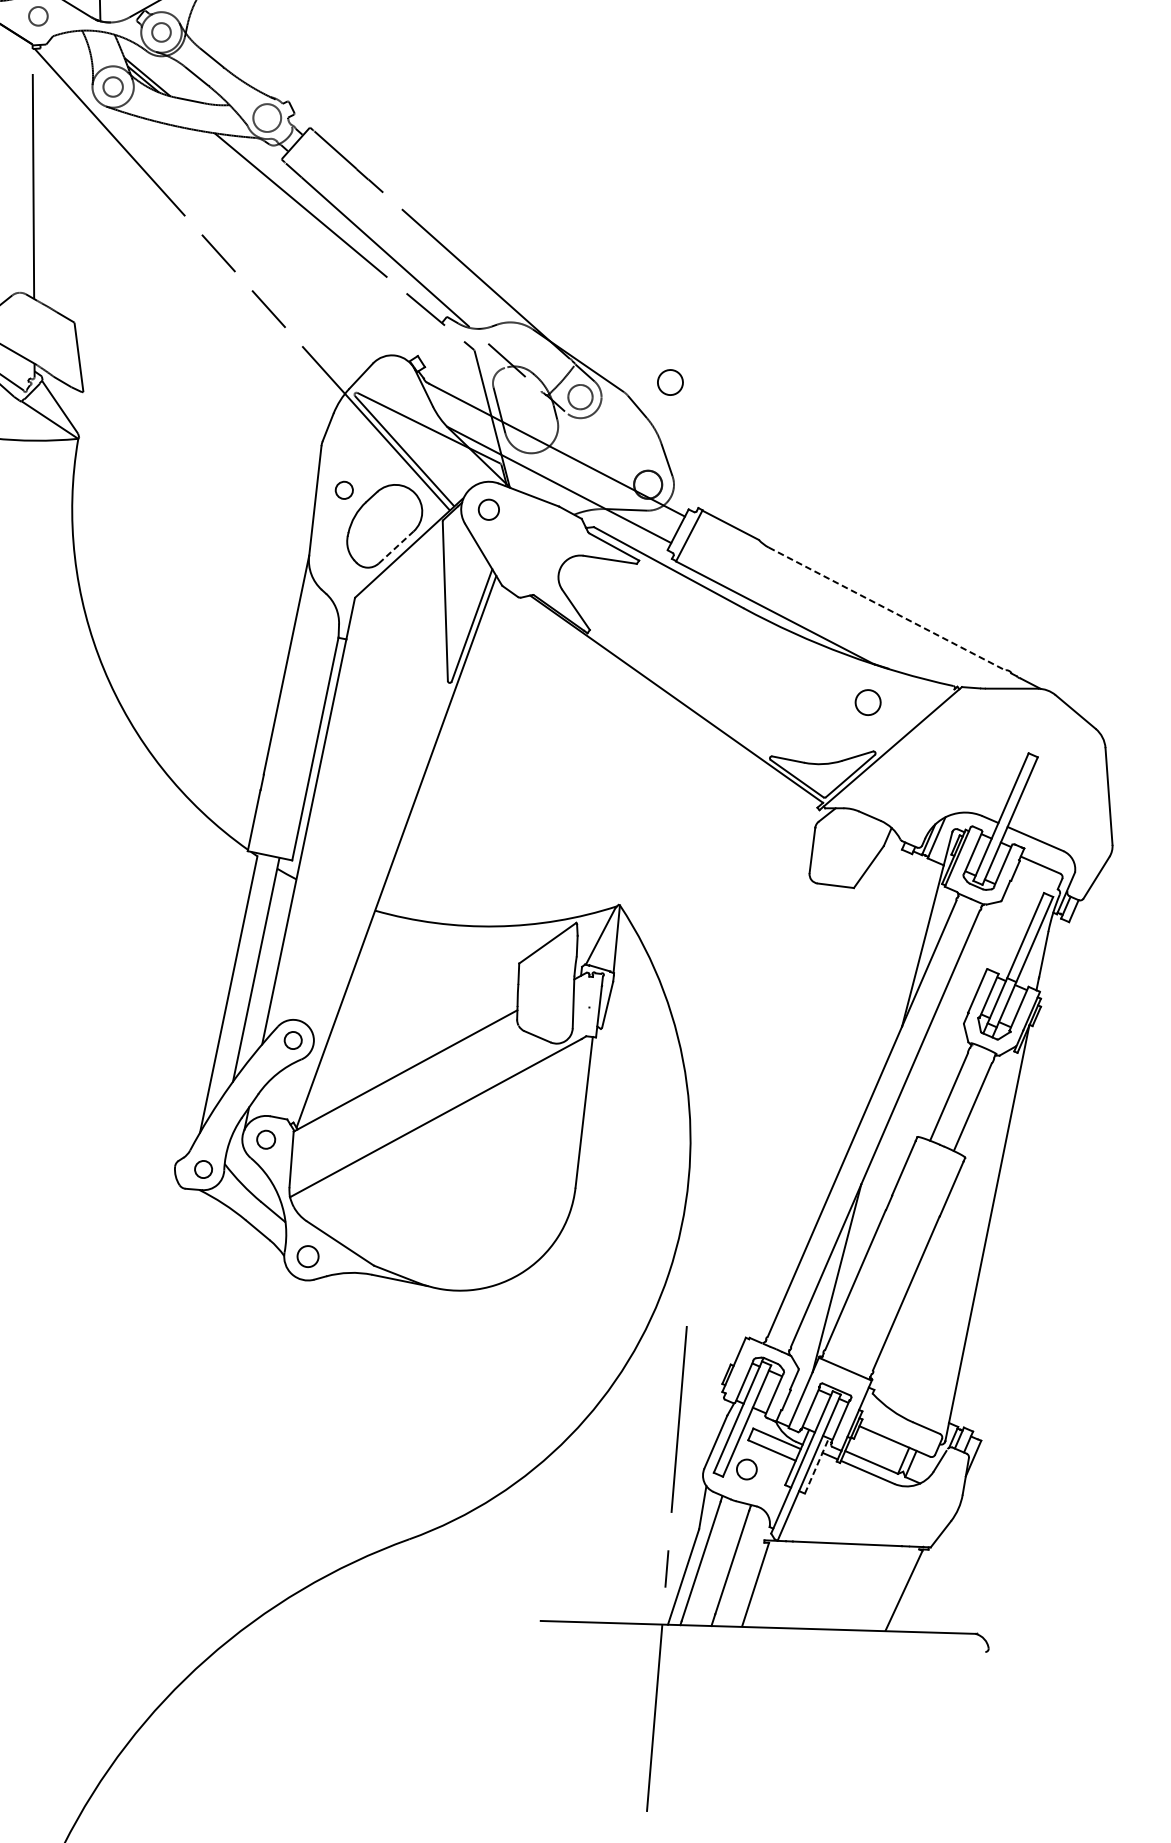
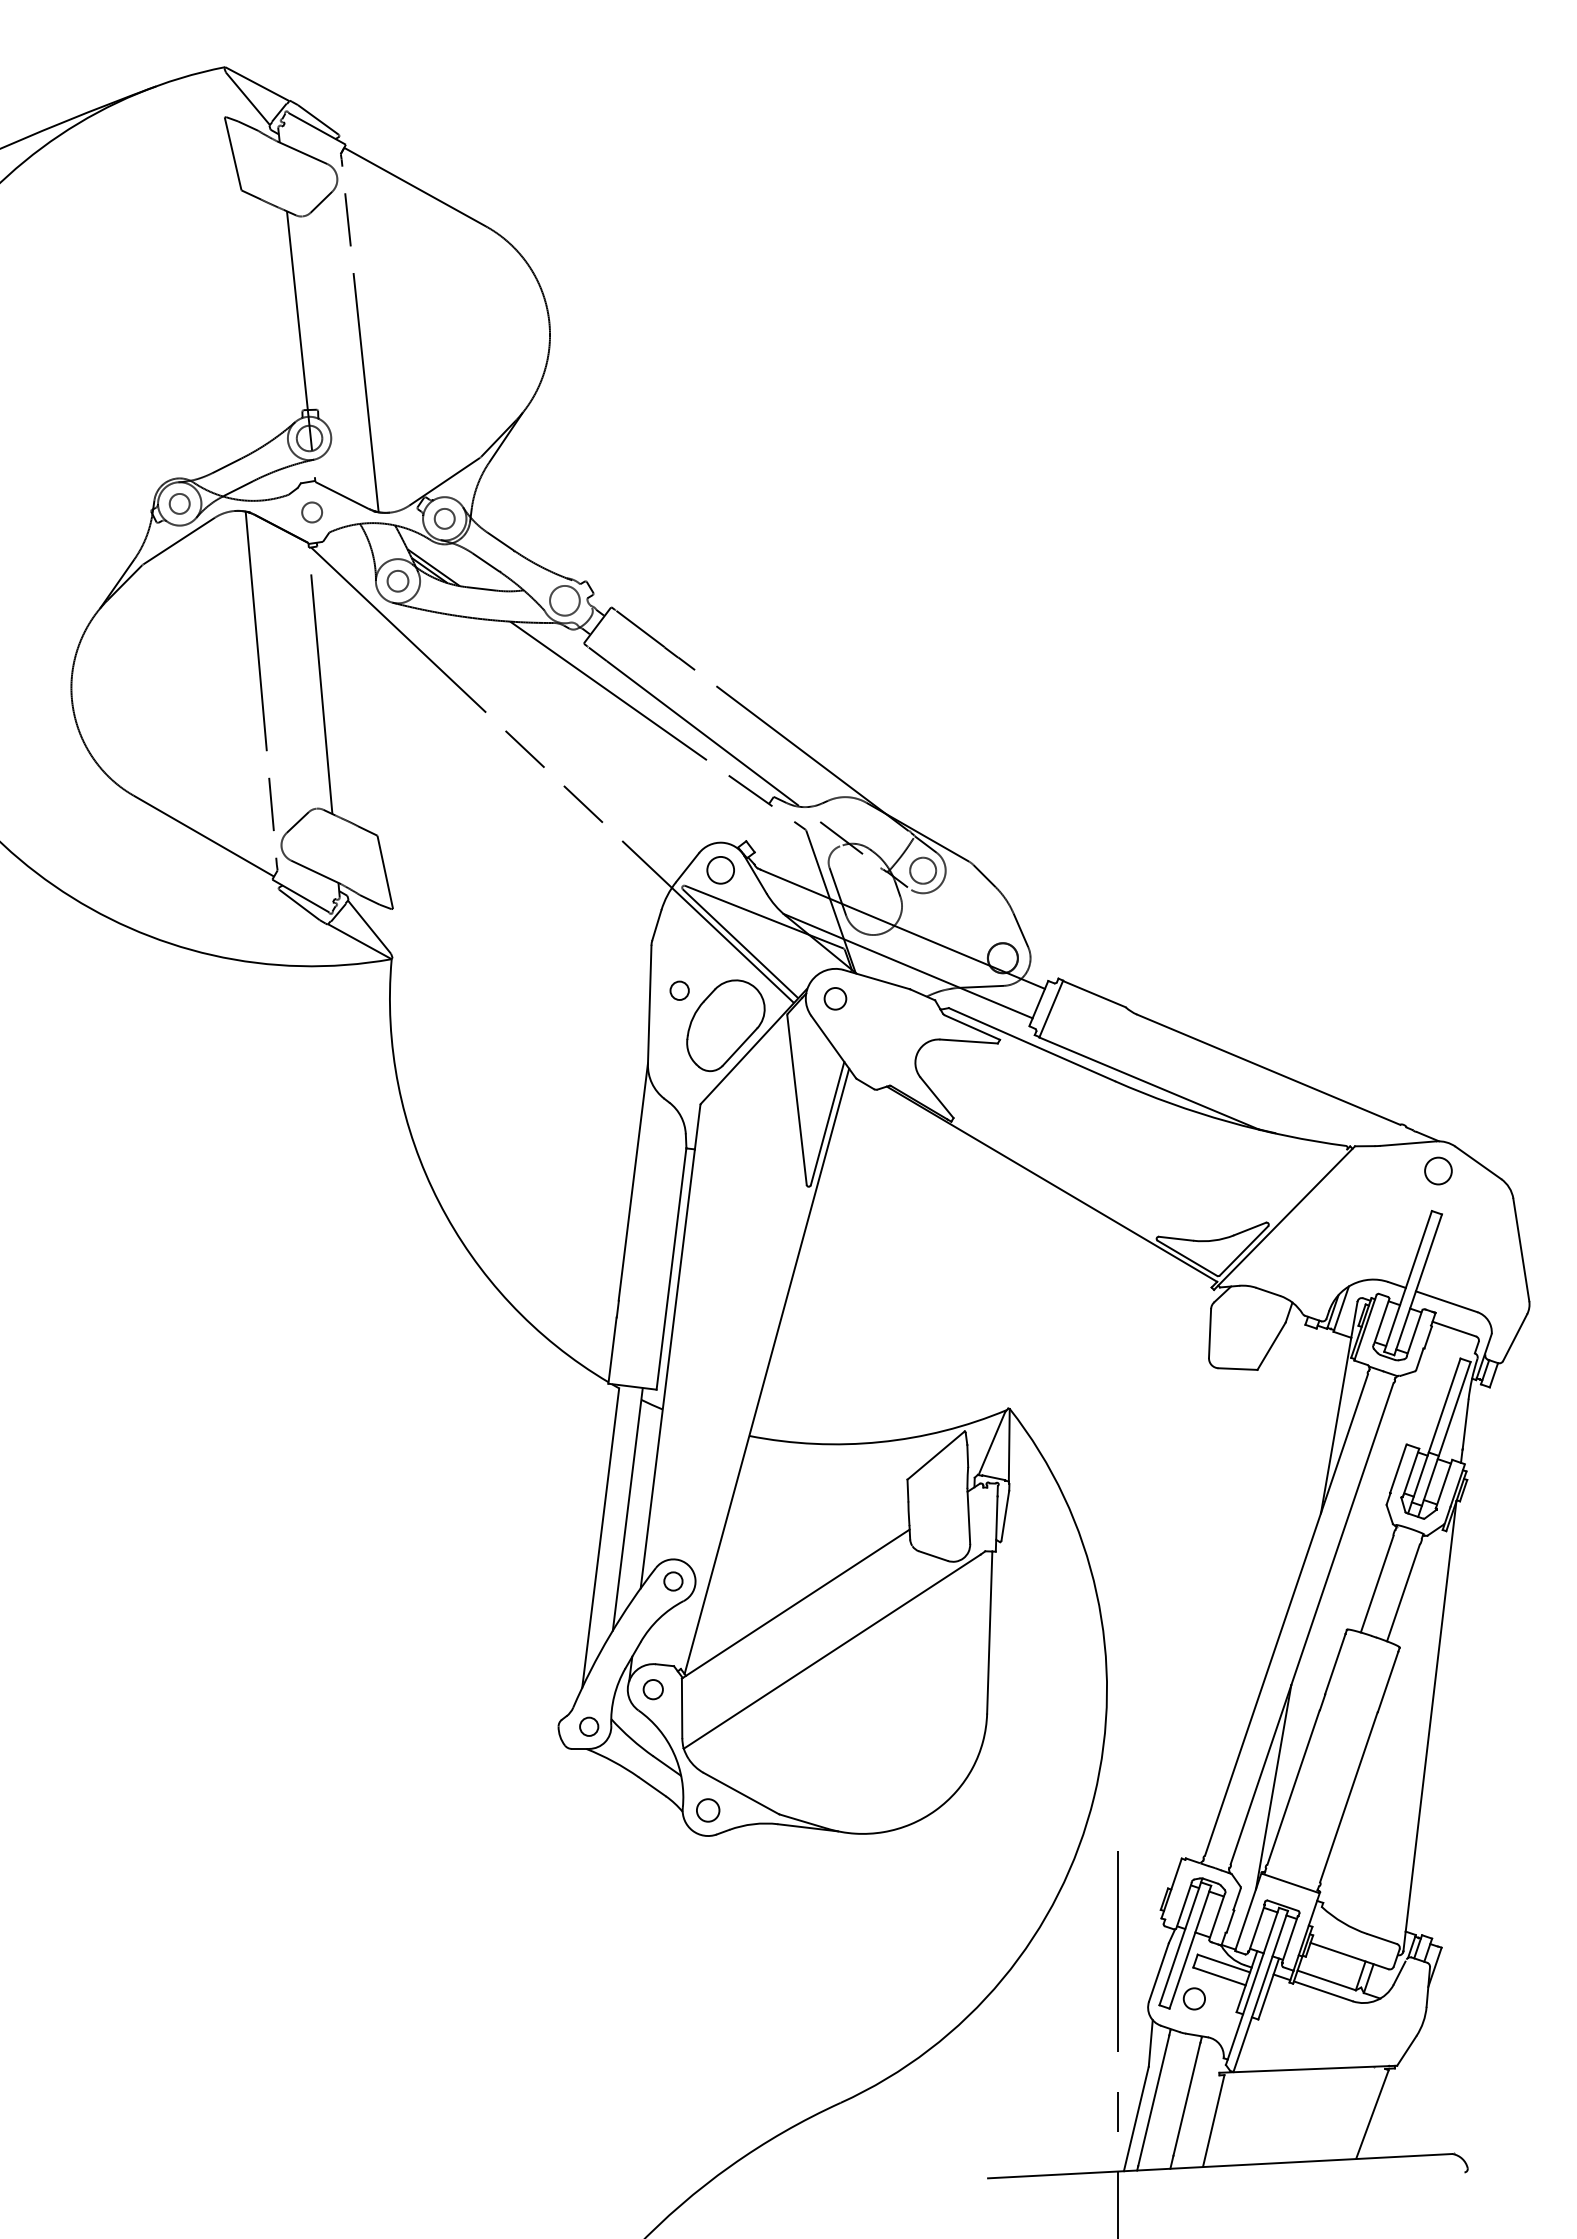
circle: (670, 382) -> (720, 870), moved
line: (396, 546) -> (740, 1046), dashed -> solid
line: (887, 608) -> (1268, 1069), dashed -> solid
circle: (868, 702) -> (1438, 1170), moved
line: (816, 1465) -> (1268, 1988), dashed -> solid

